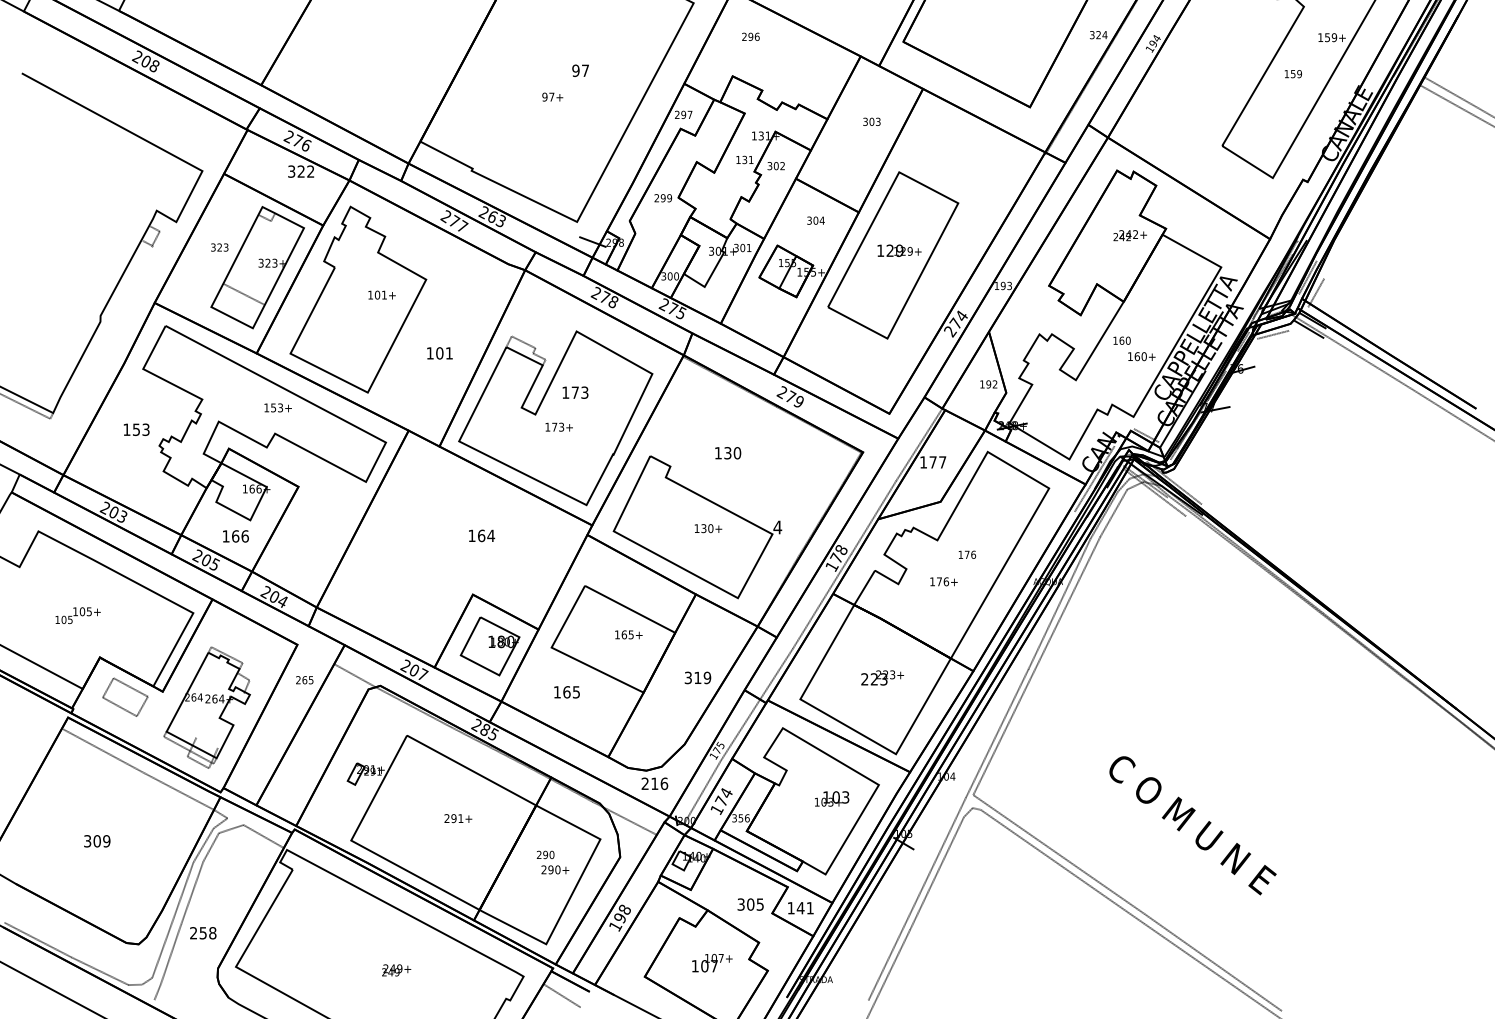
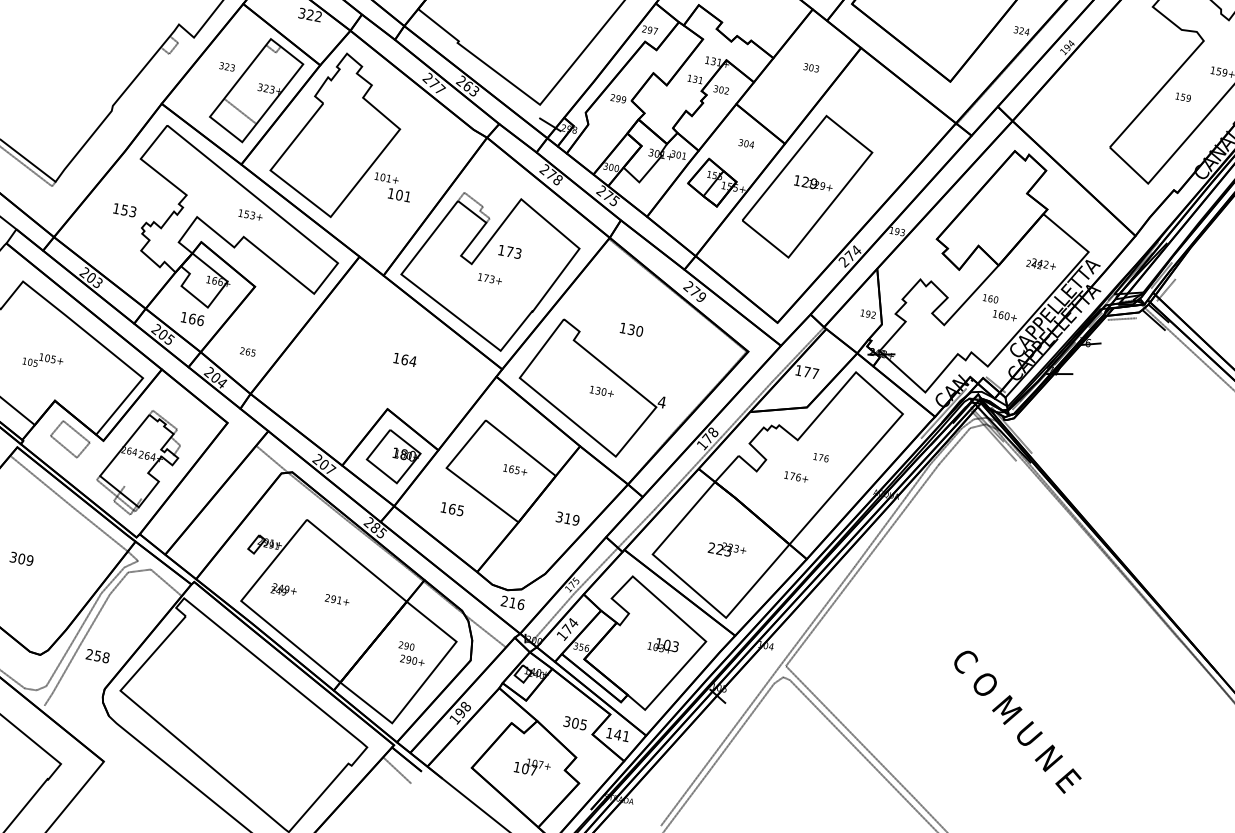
text: (1129, 235) -> (1040, 264), moved
text: (381, 294) -> (386, 177), moved
text: (304, 680) -> (247, 352), moved
text: (1192, 825) -> (1017, 722), moved
text: (396, 970) -> (283, 590), moved

